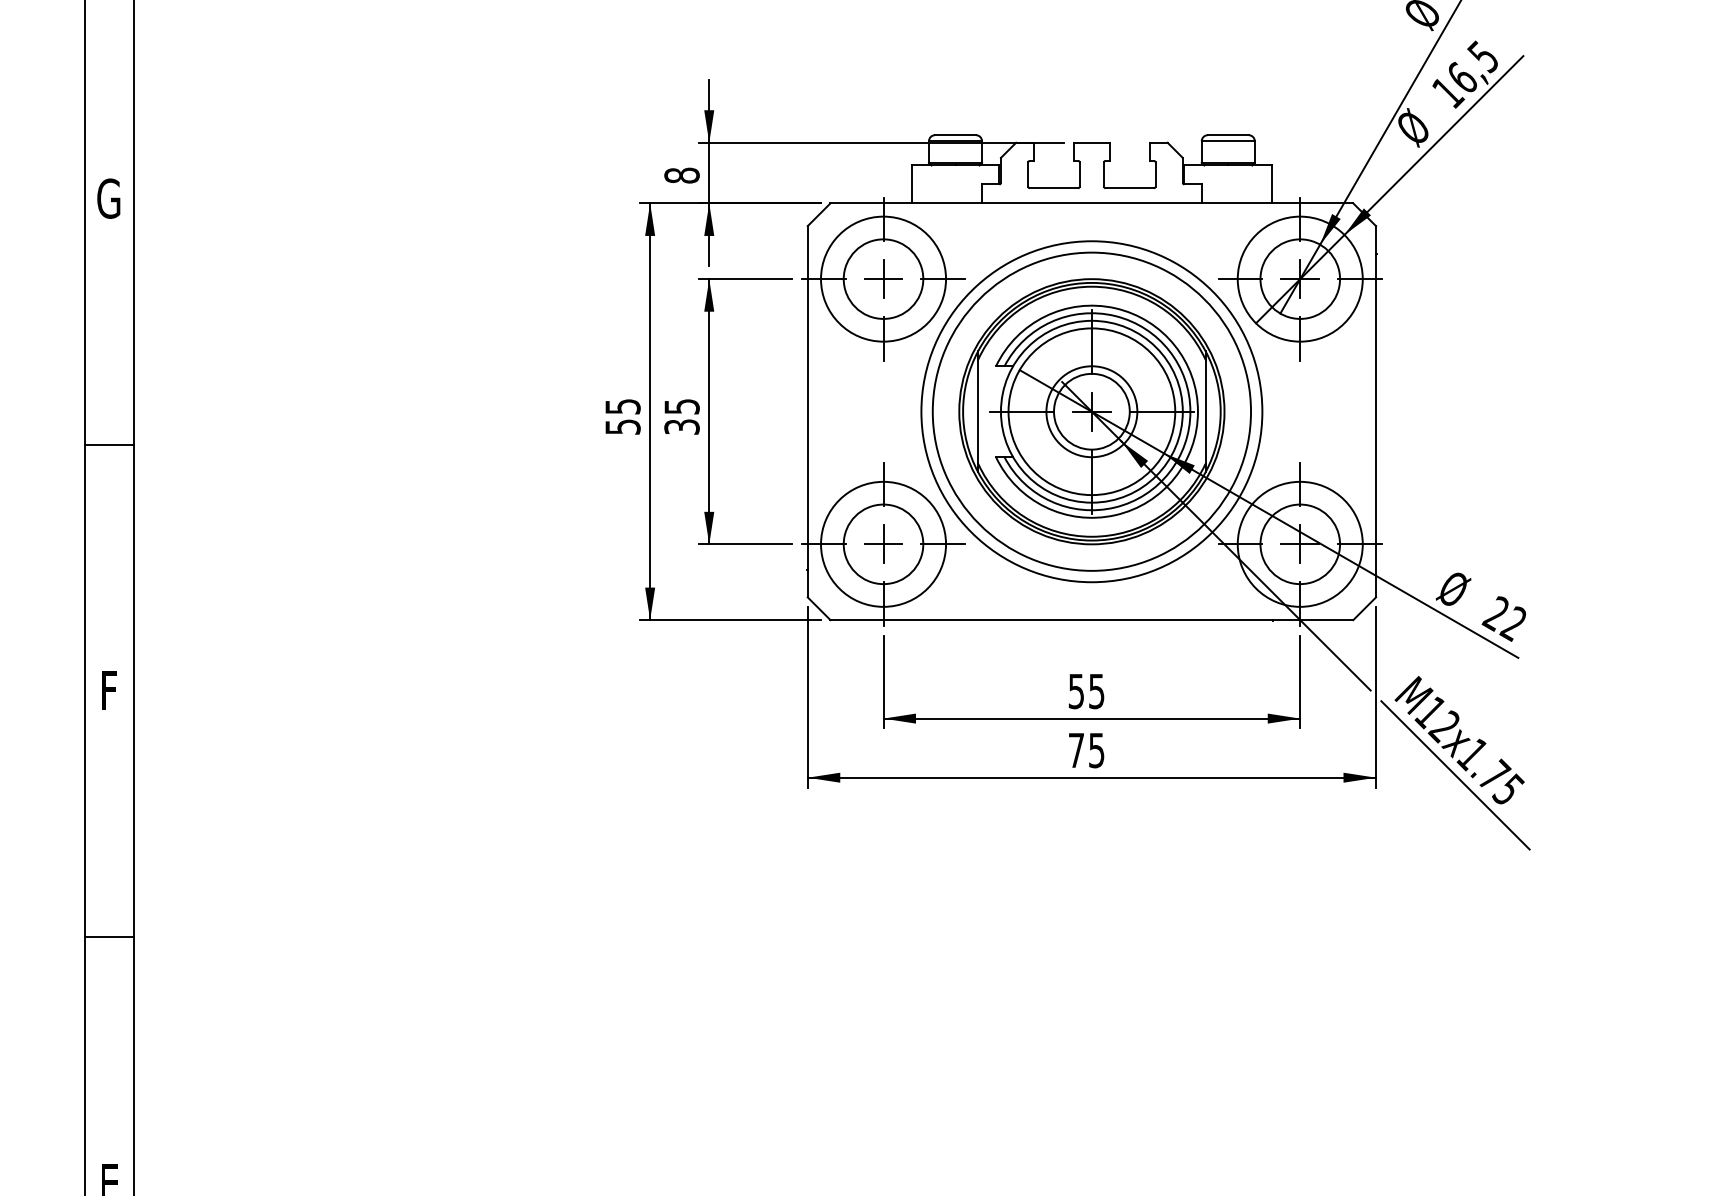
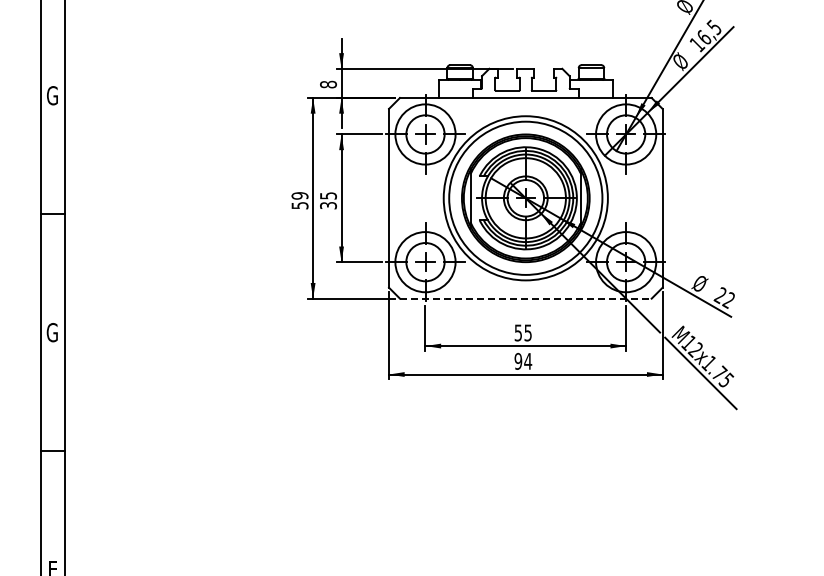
text: (621, 405) -> (299, 195), 55 -> 59
line: (1091, 619) -> (525, 298), solid -> dashed
text: (106, 690) -> (51, 332), F -> G
text: (1087, 748) -> (523, 360), 75 -> 94

